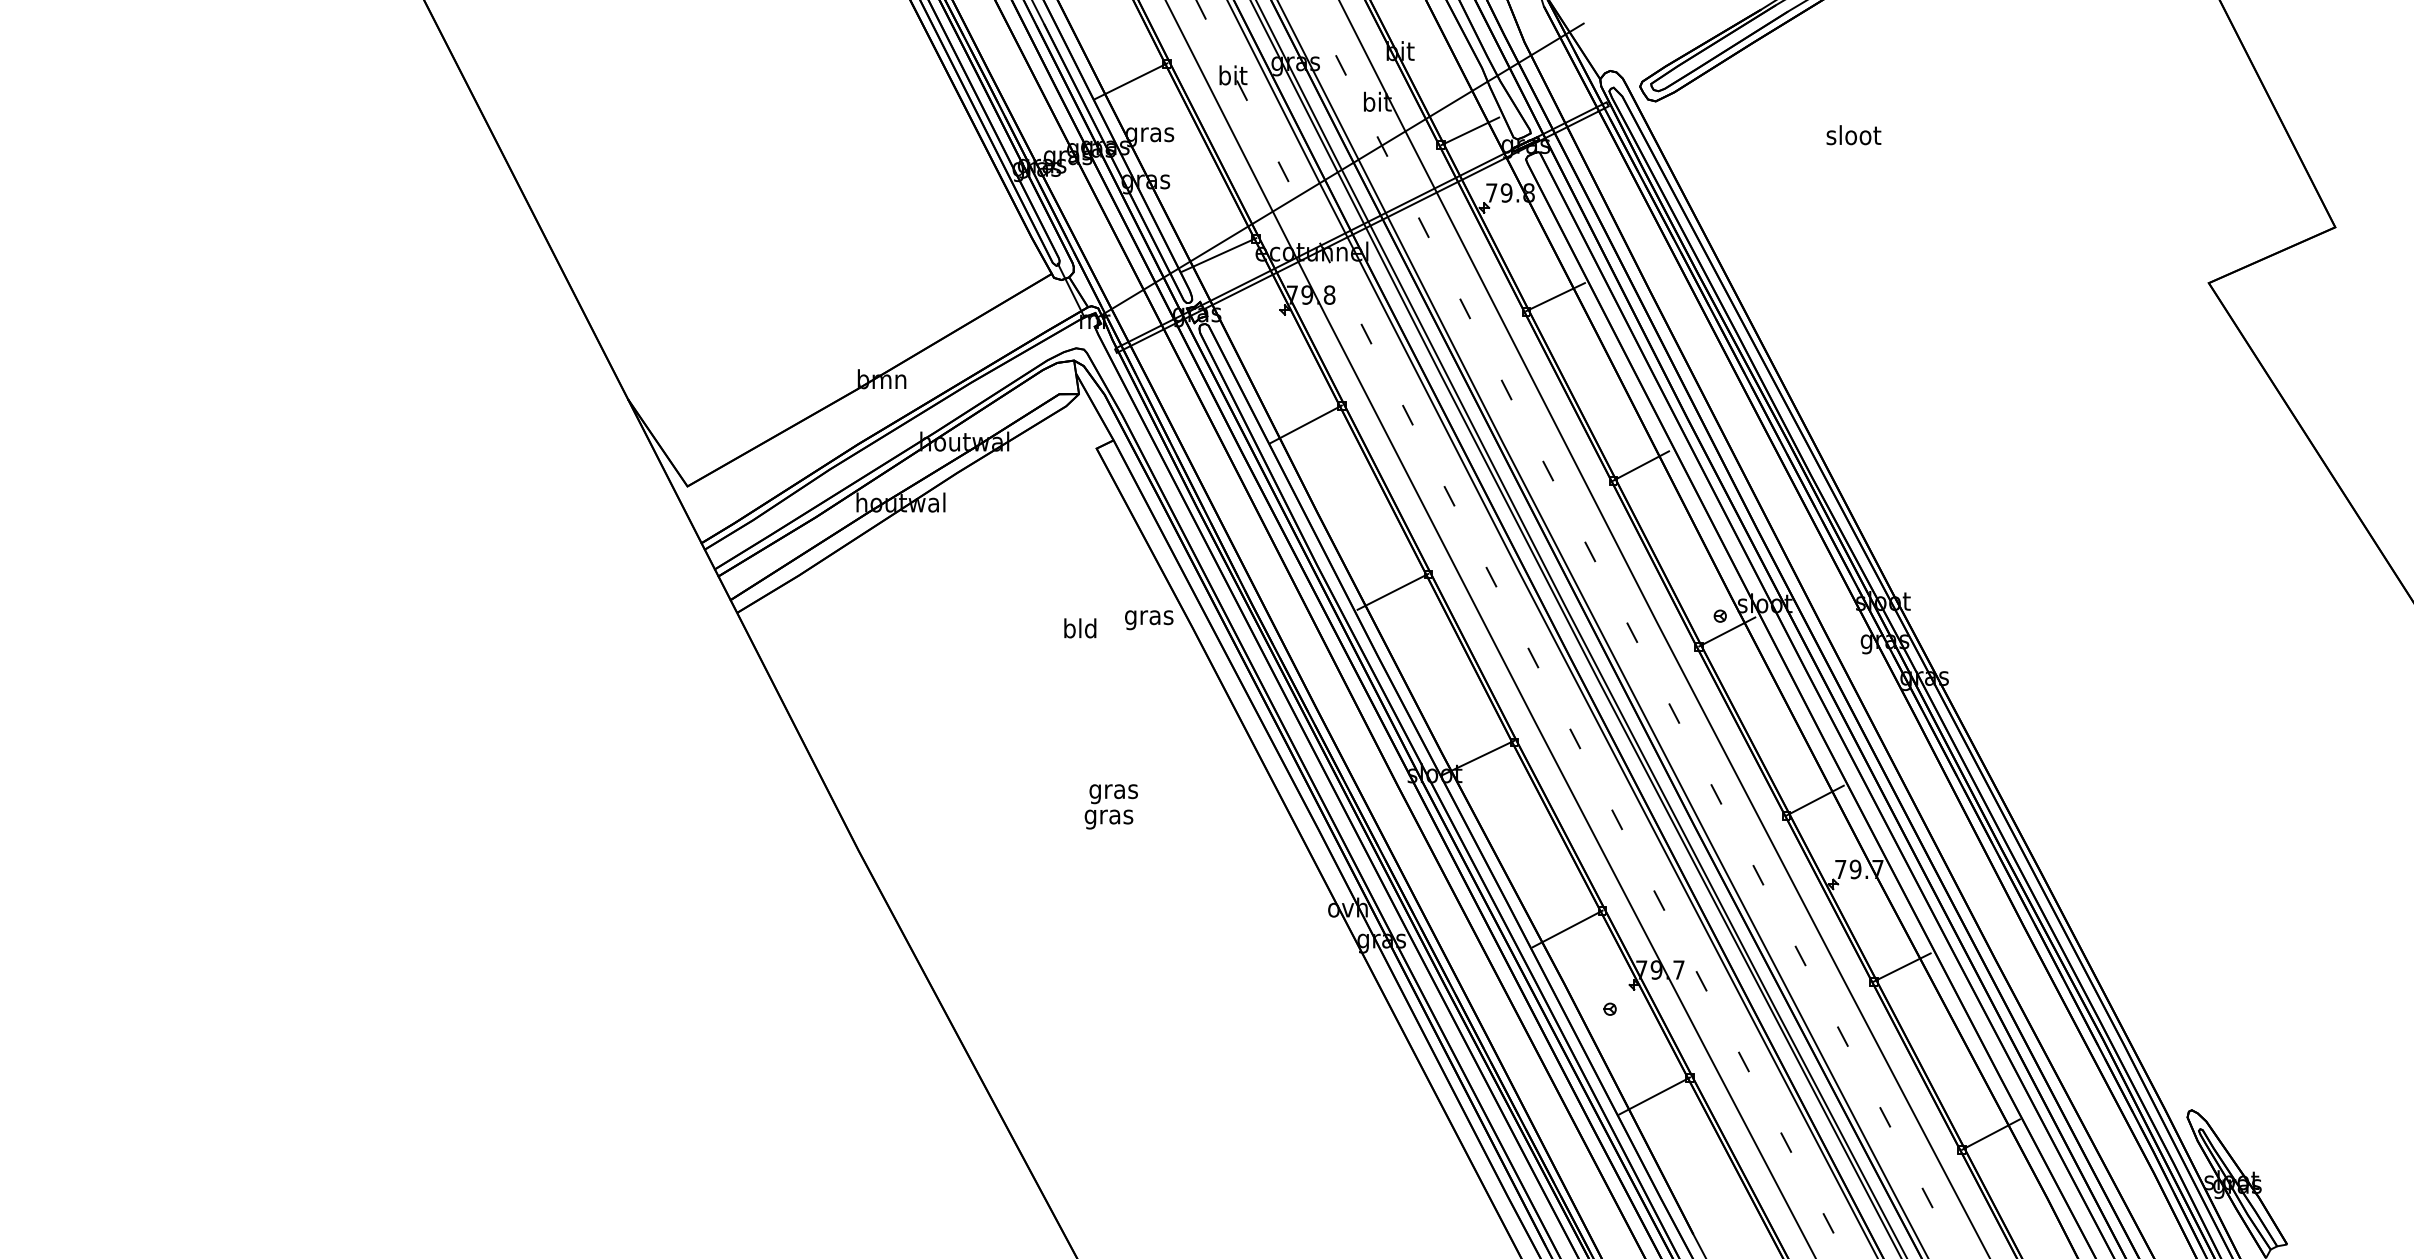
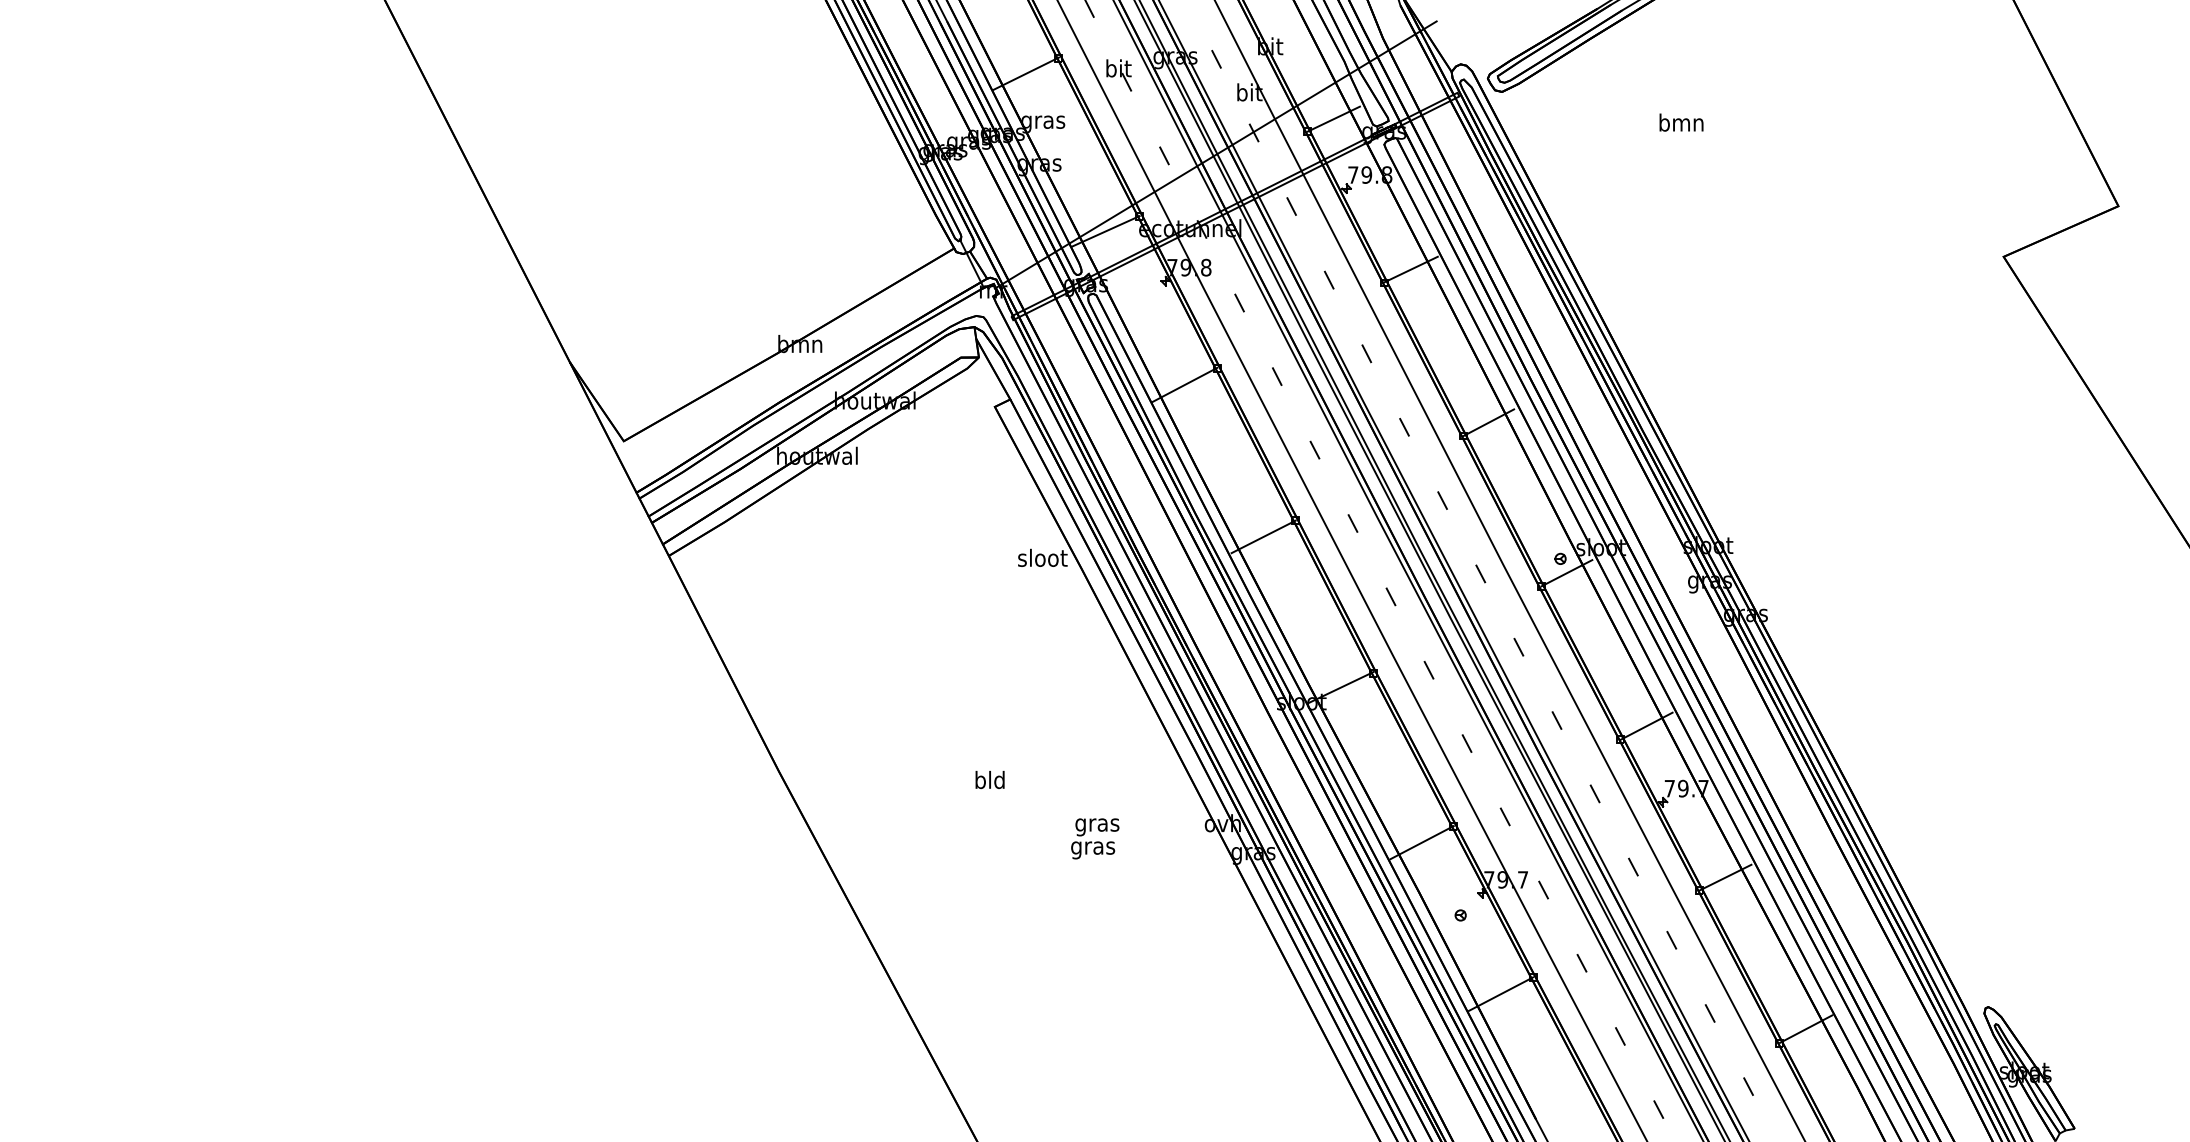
text: (1853, 135) -> (1681, 122), sloot -> bmn
text: (1149, 616) -> (1042, 559), gras -> sloot
text: (1079, 628) -> (989, 780), moved
text: (1111, 806) -> (1095, 838), moved

